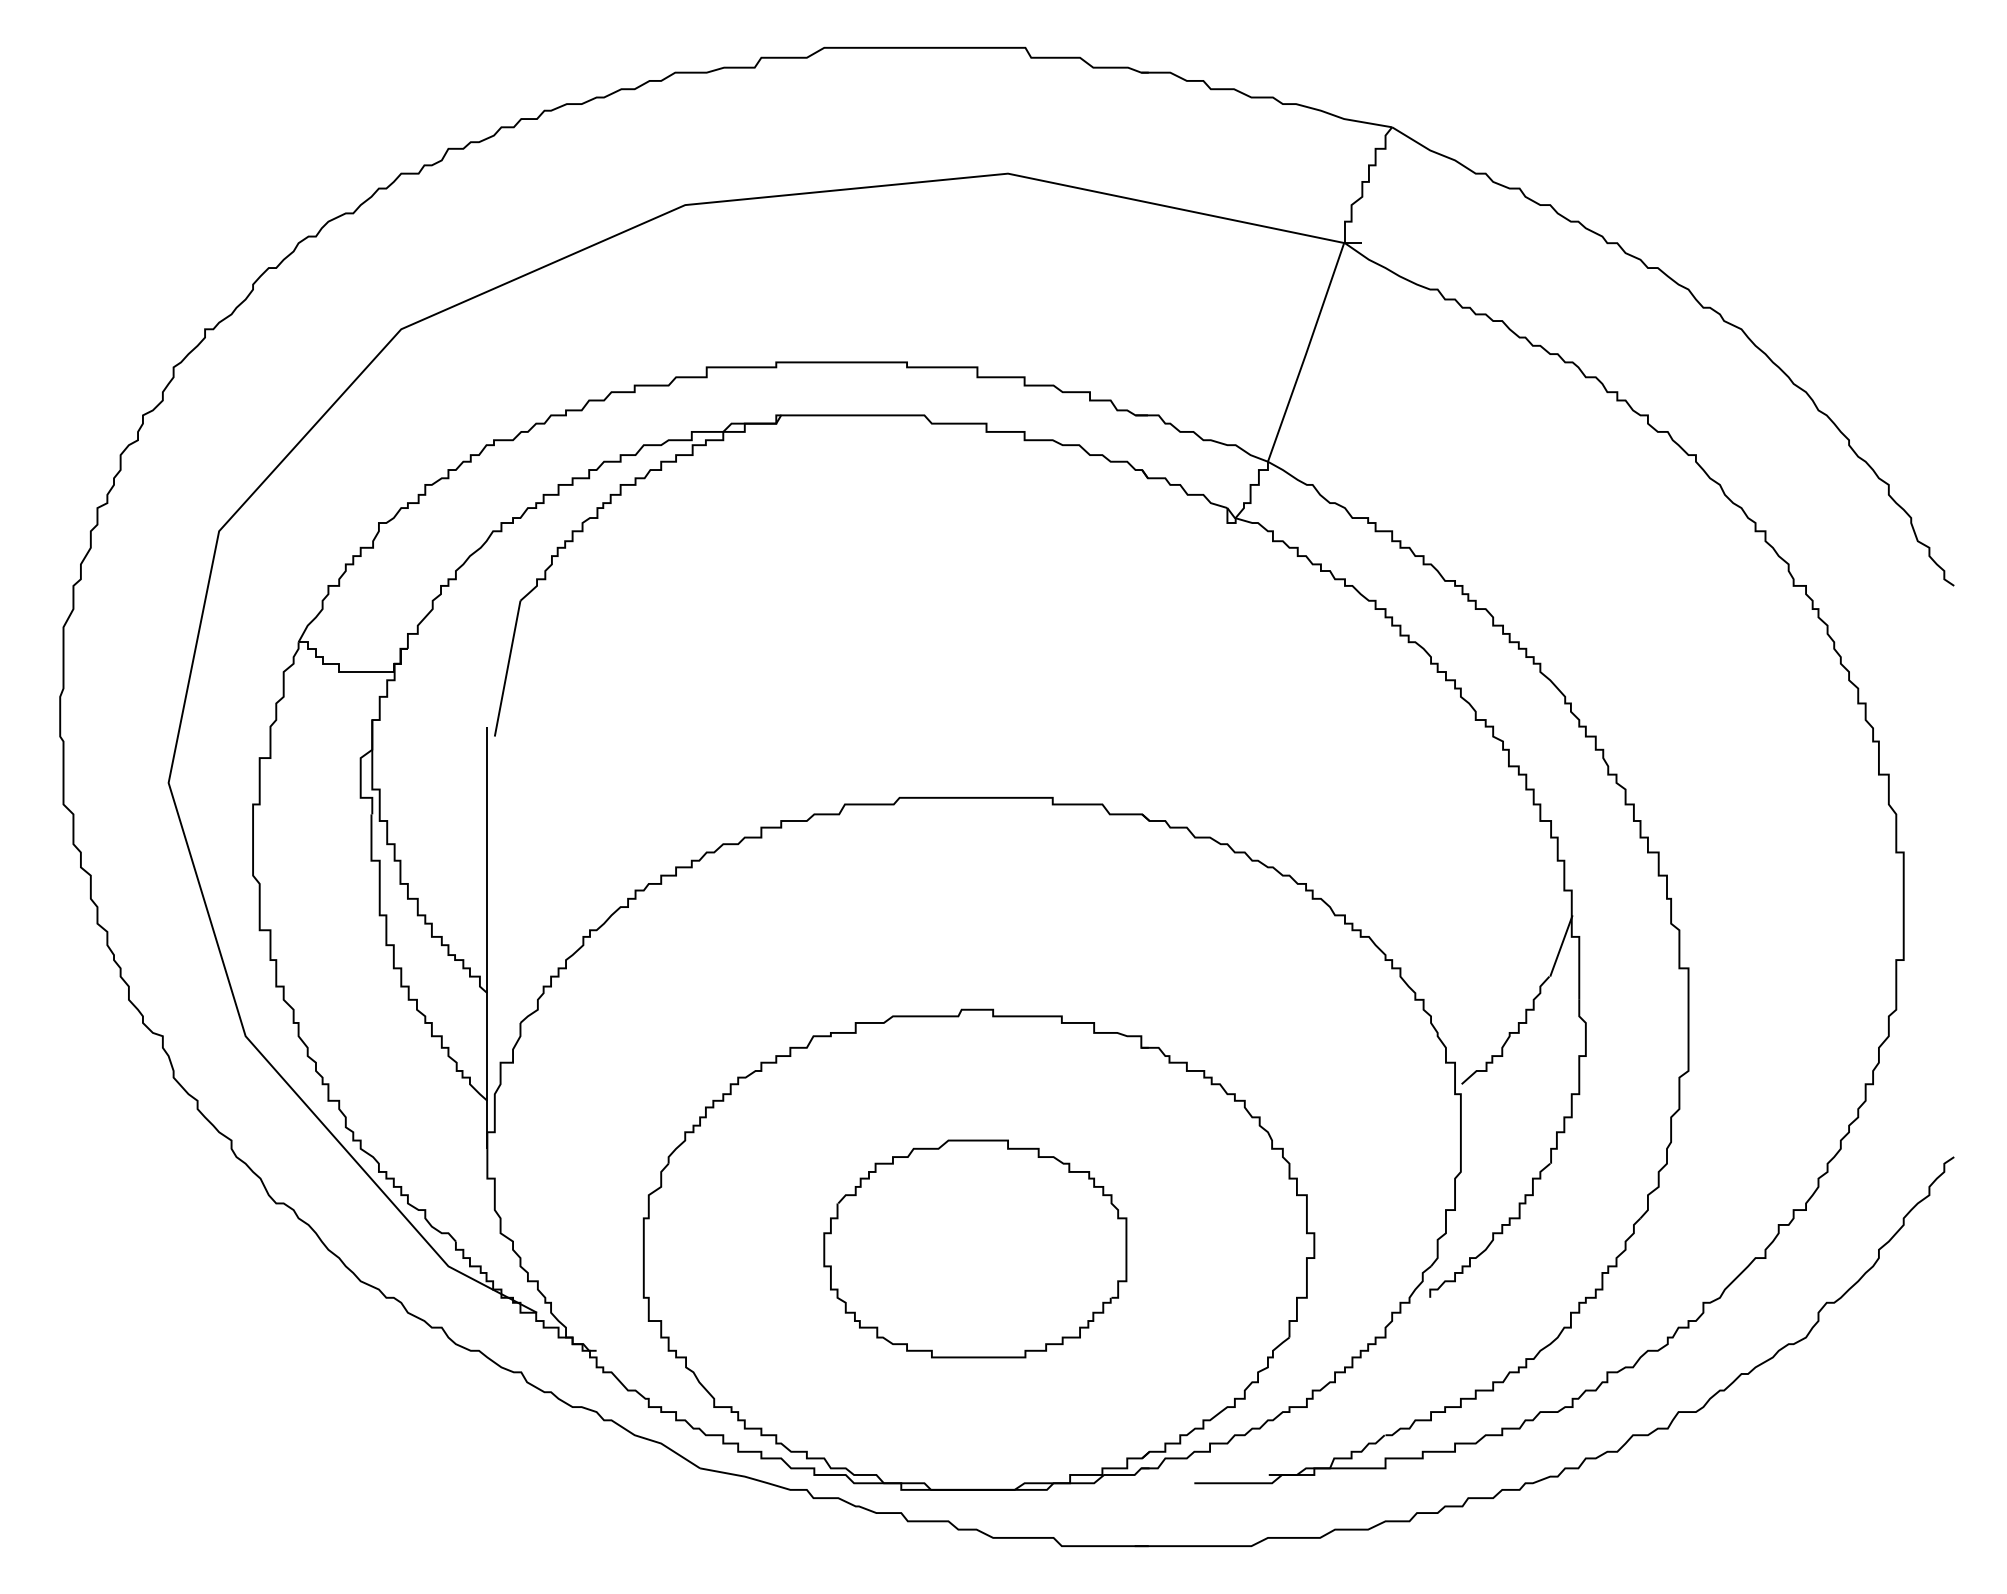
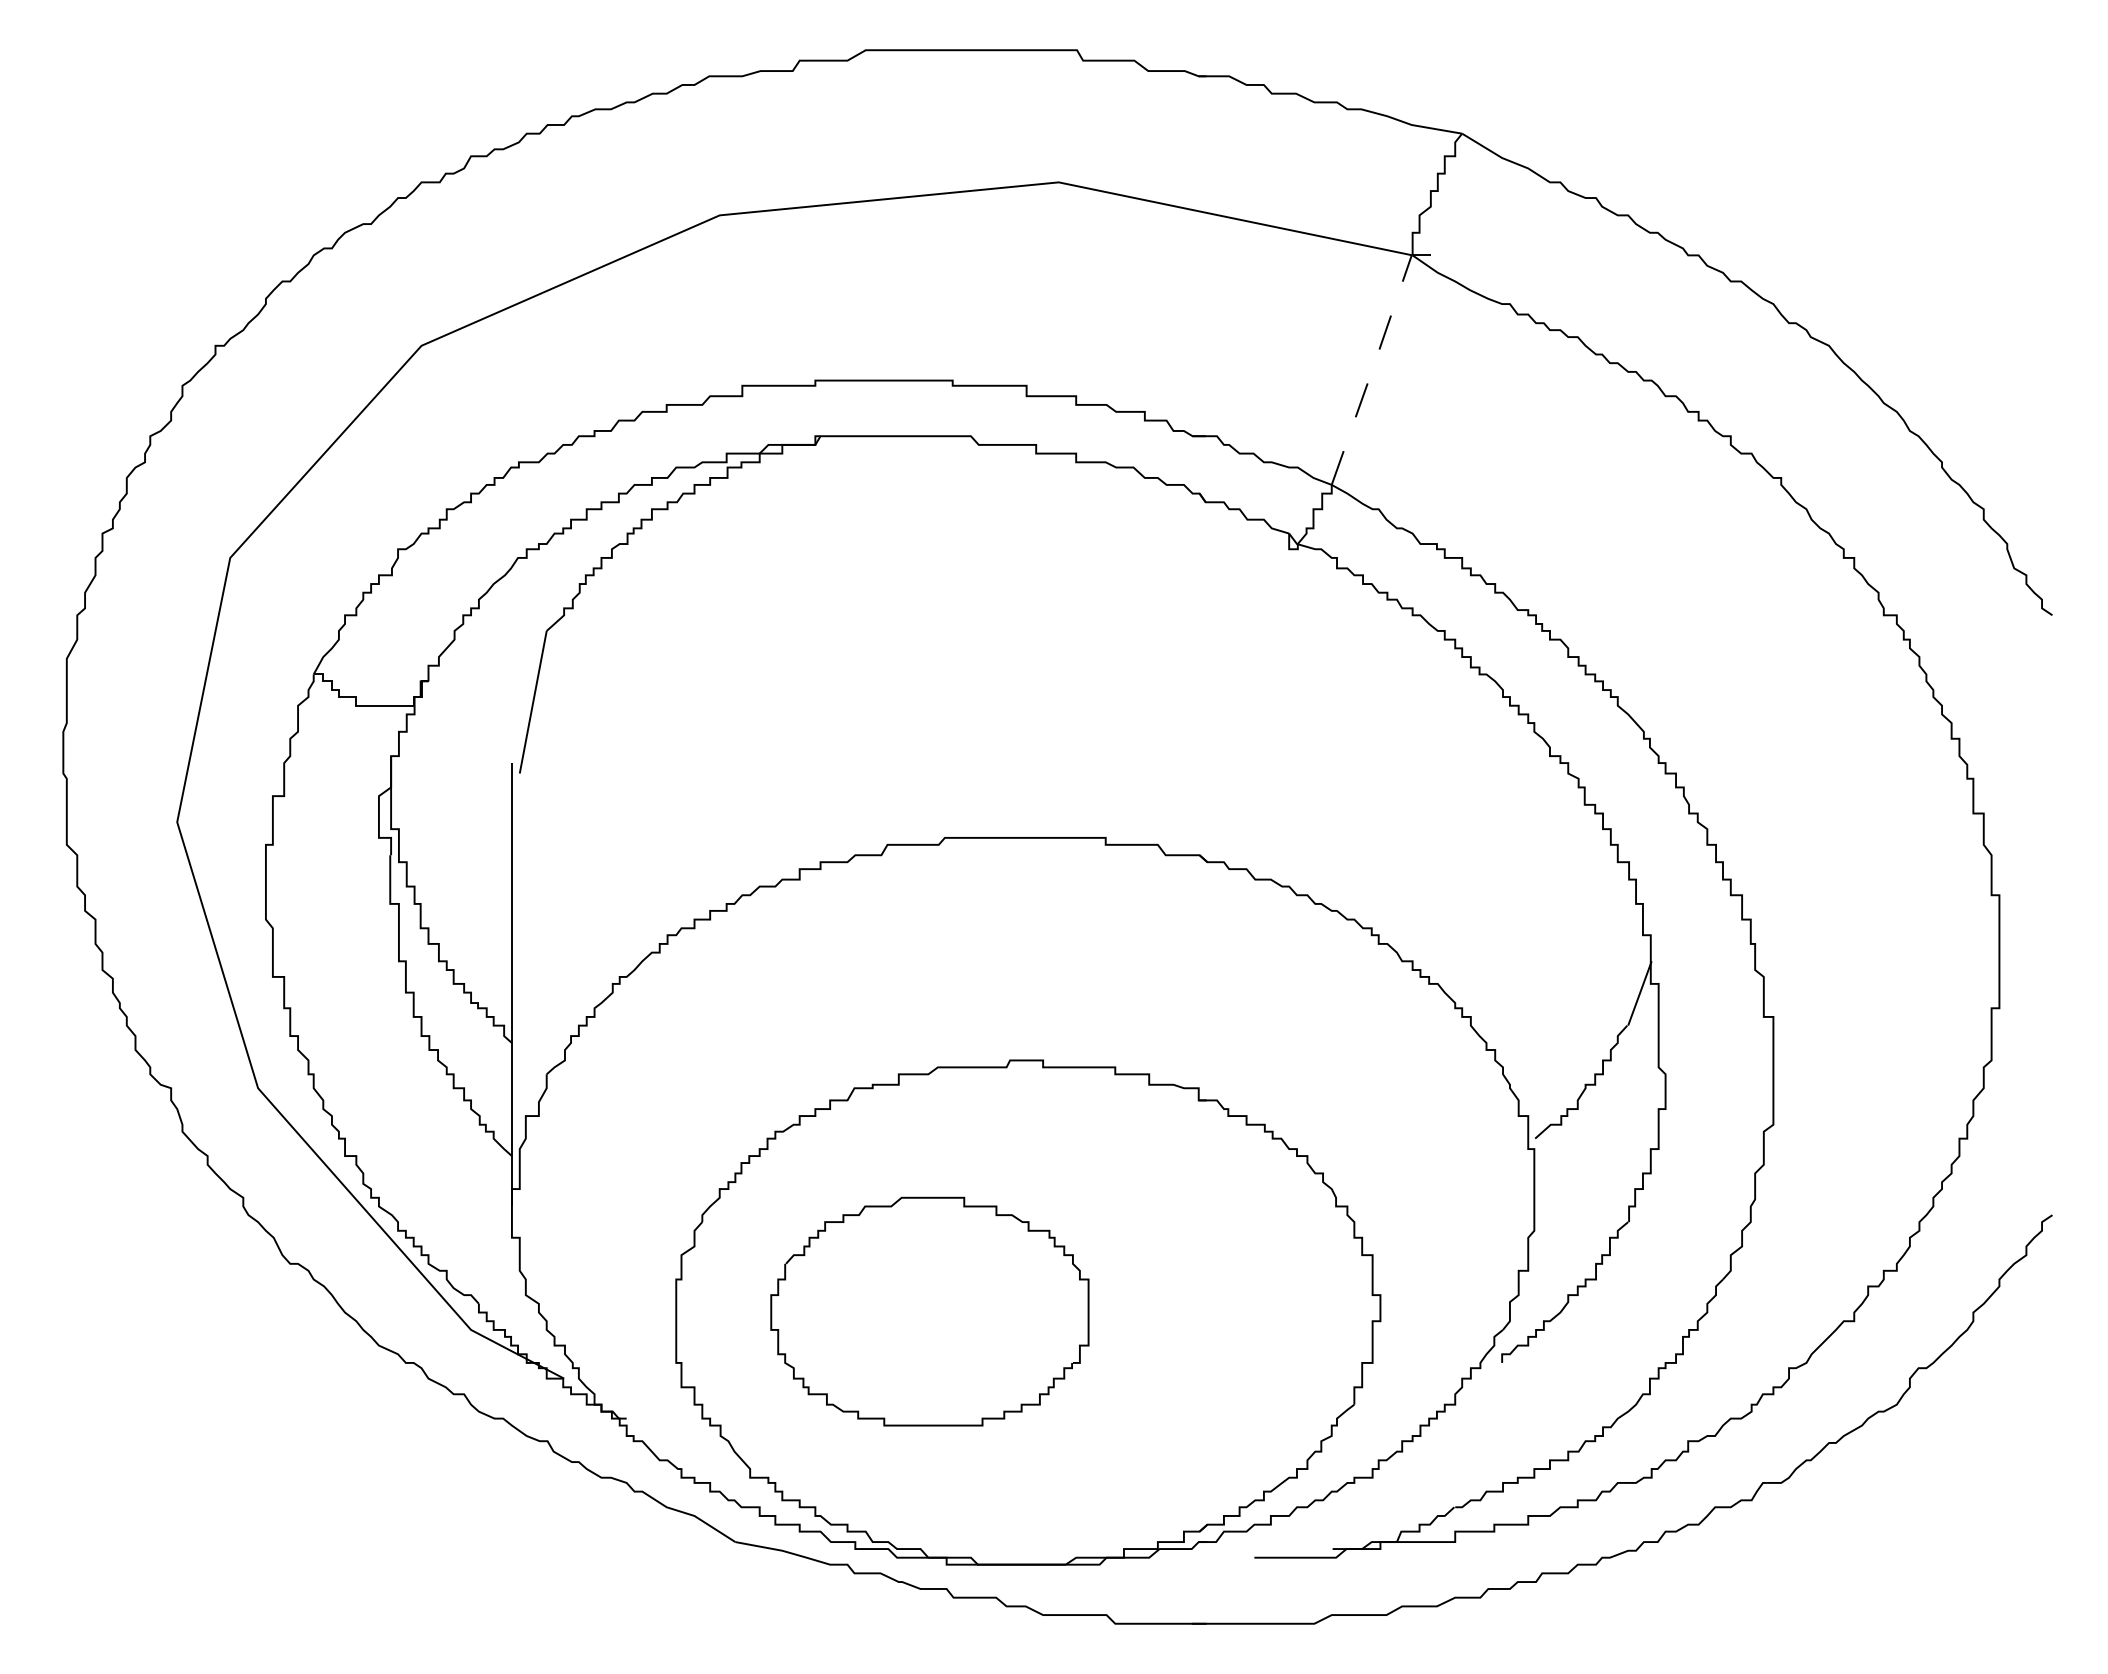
line: (1306, 353) -> (1372, 371), solid -> dashed
part: (975, 1248) -> (930, 1311), moved

